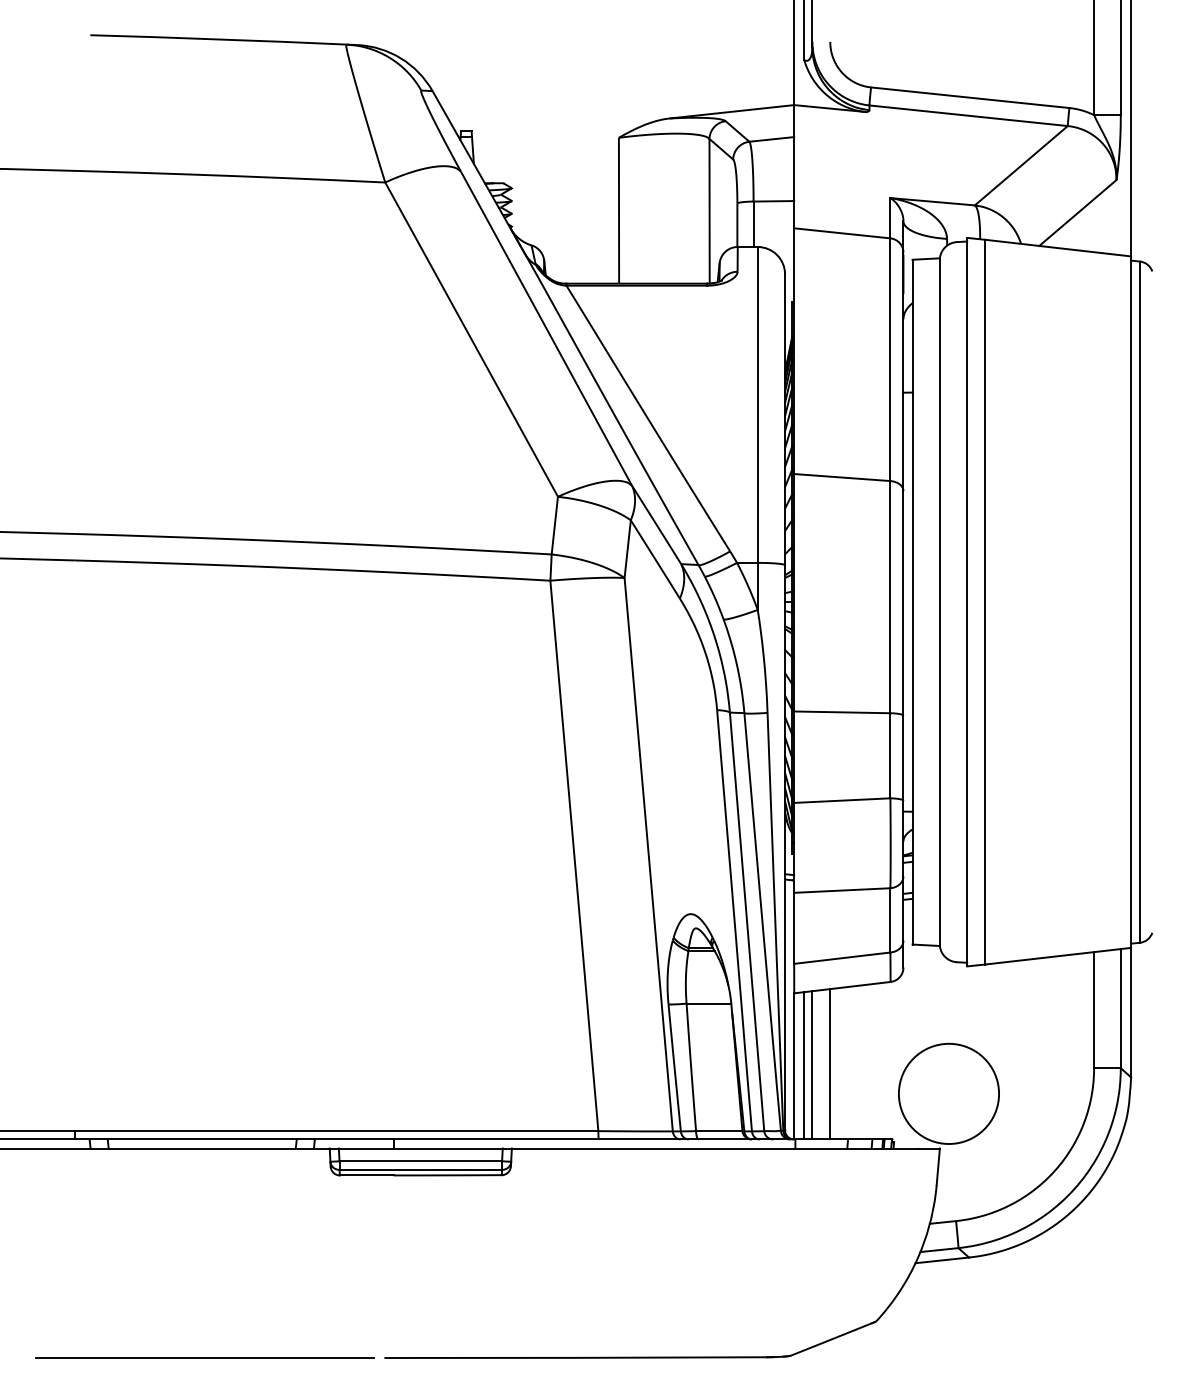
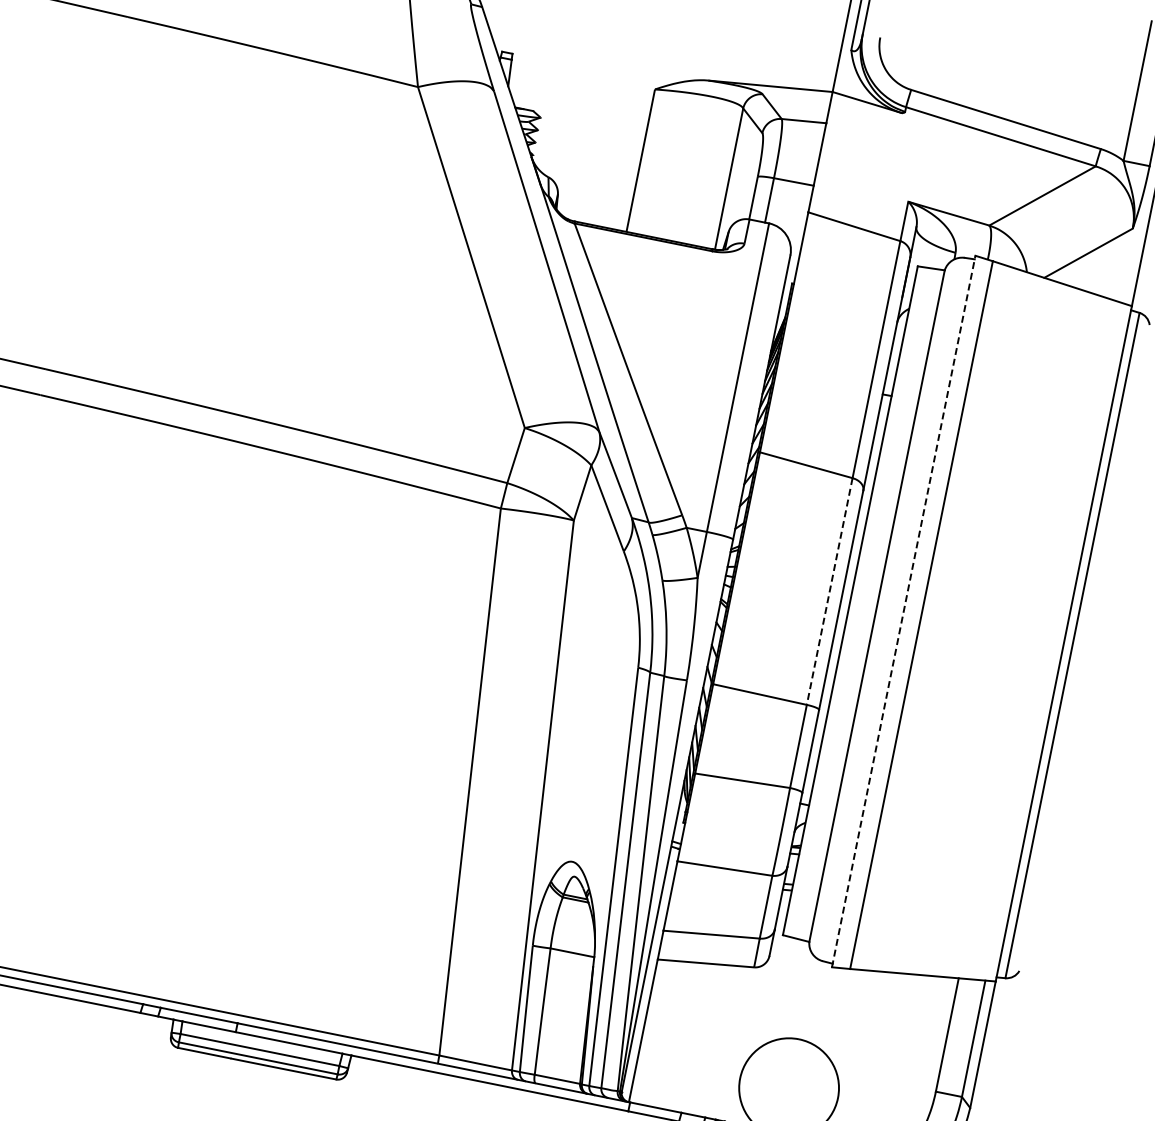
line: (890, 597) -> (829, 591), solid -> dashed
line: (967, 601) -> (904, 610), solid -> dashed
line: (830, 1064) -> (679, 1036), removed
line: (804, 1065) -> (653, 1032), removed
line: (812, 1065) -> (661, 1033), removed

